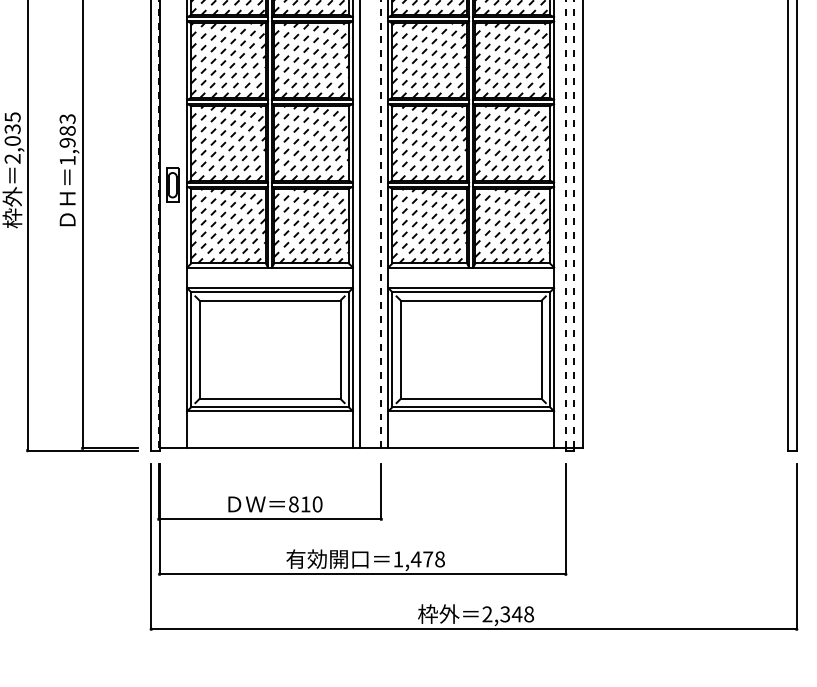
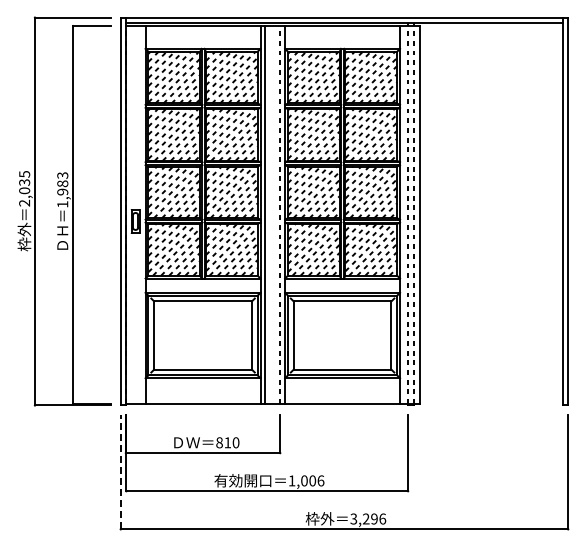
line: (150, 545) -> (120, 471), solid -> dashed
text: (427, 558) -> (312, 480), 1,478 -> 1,006
text: (508, 613) -> (368, 518), 2,348 -> 3,296

